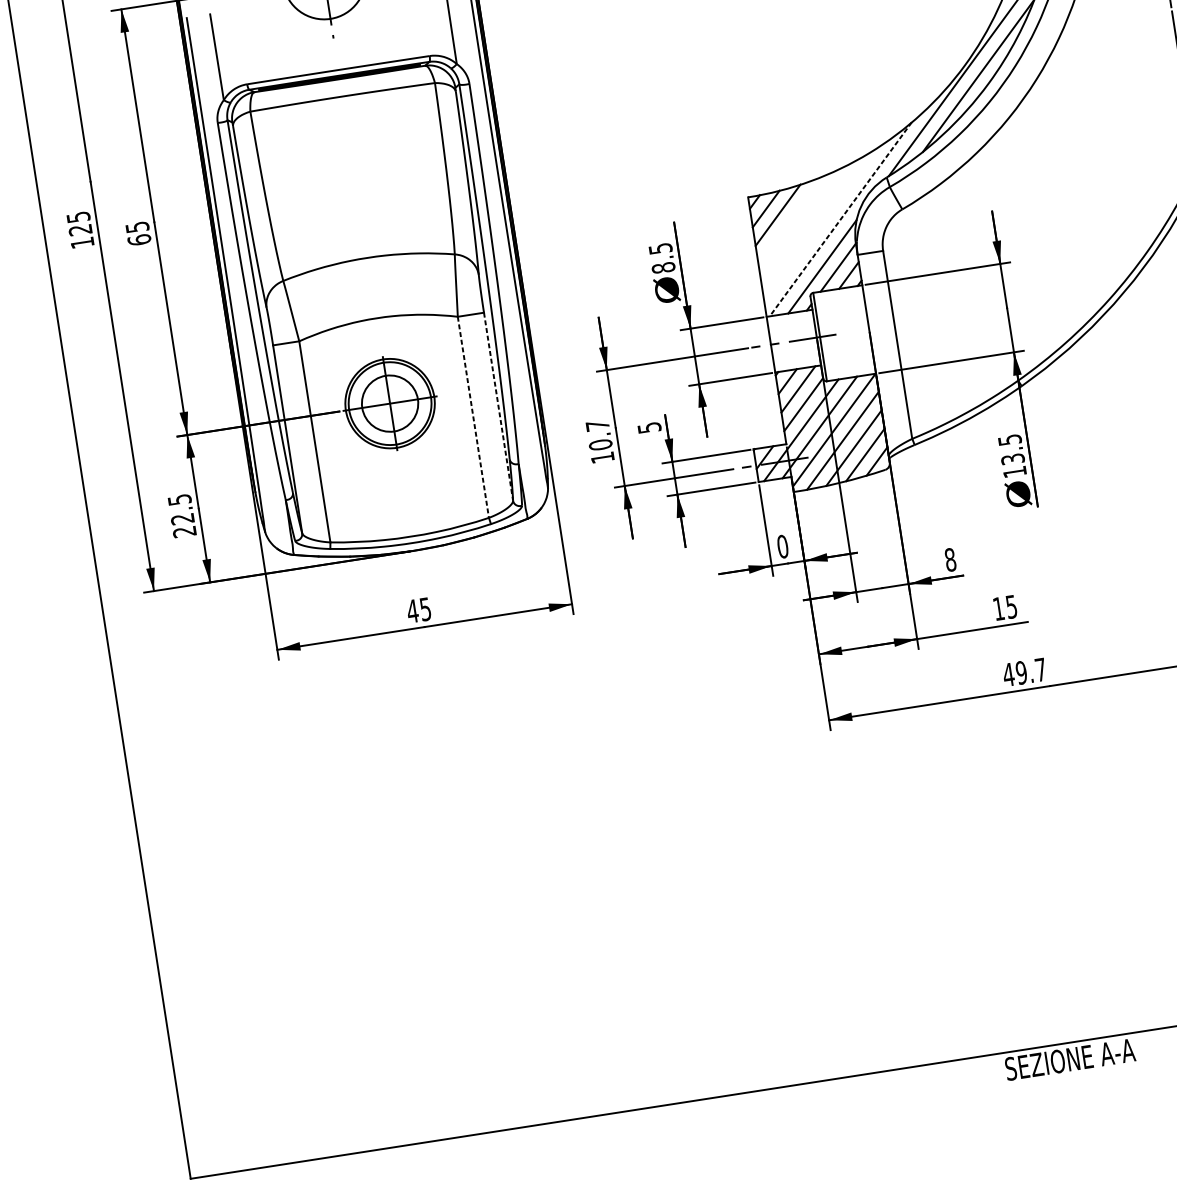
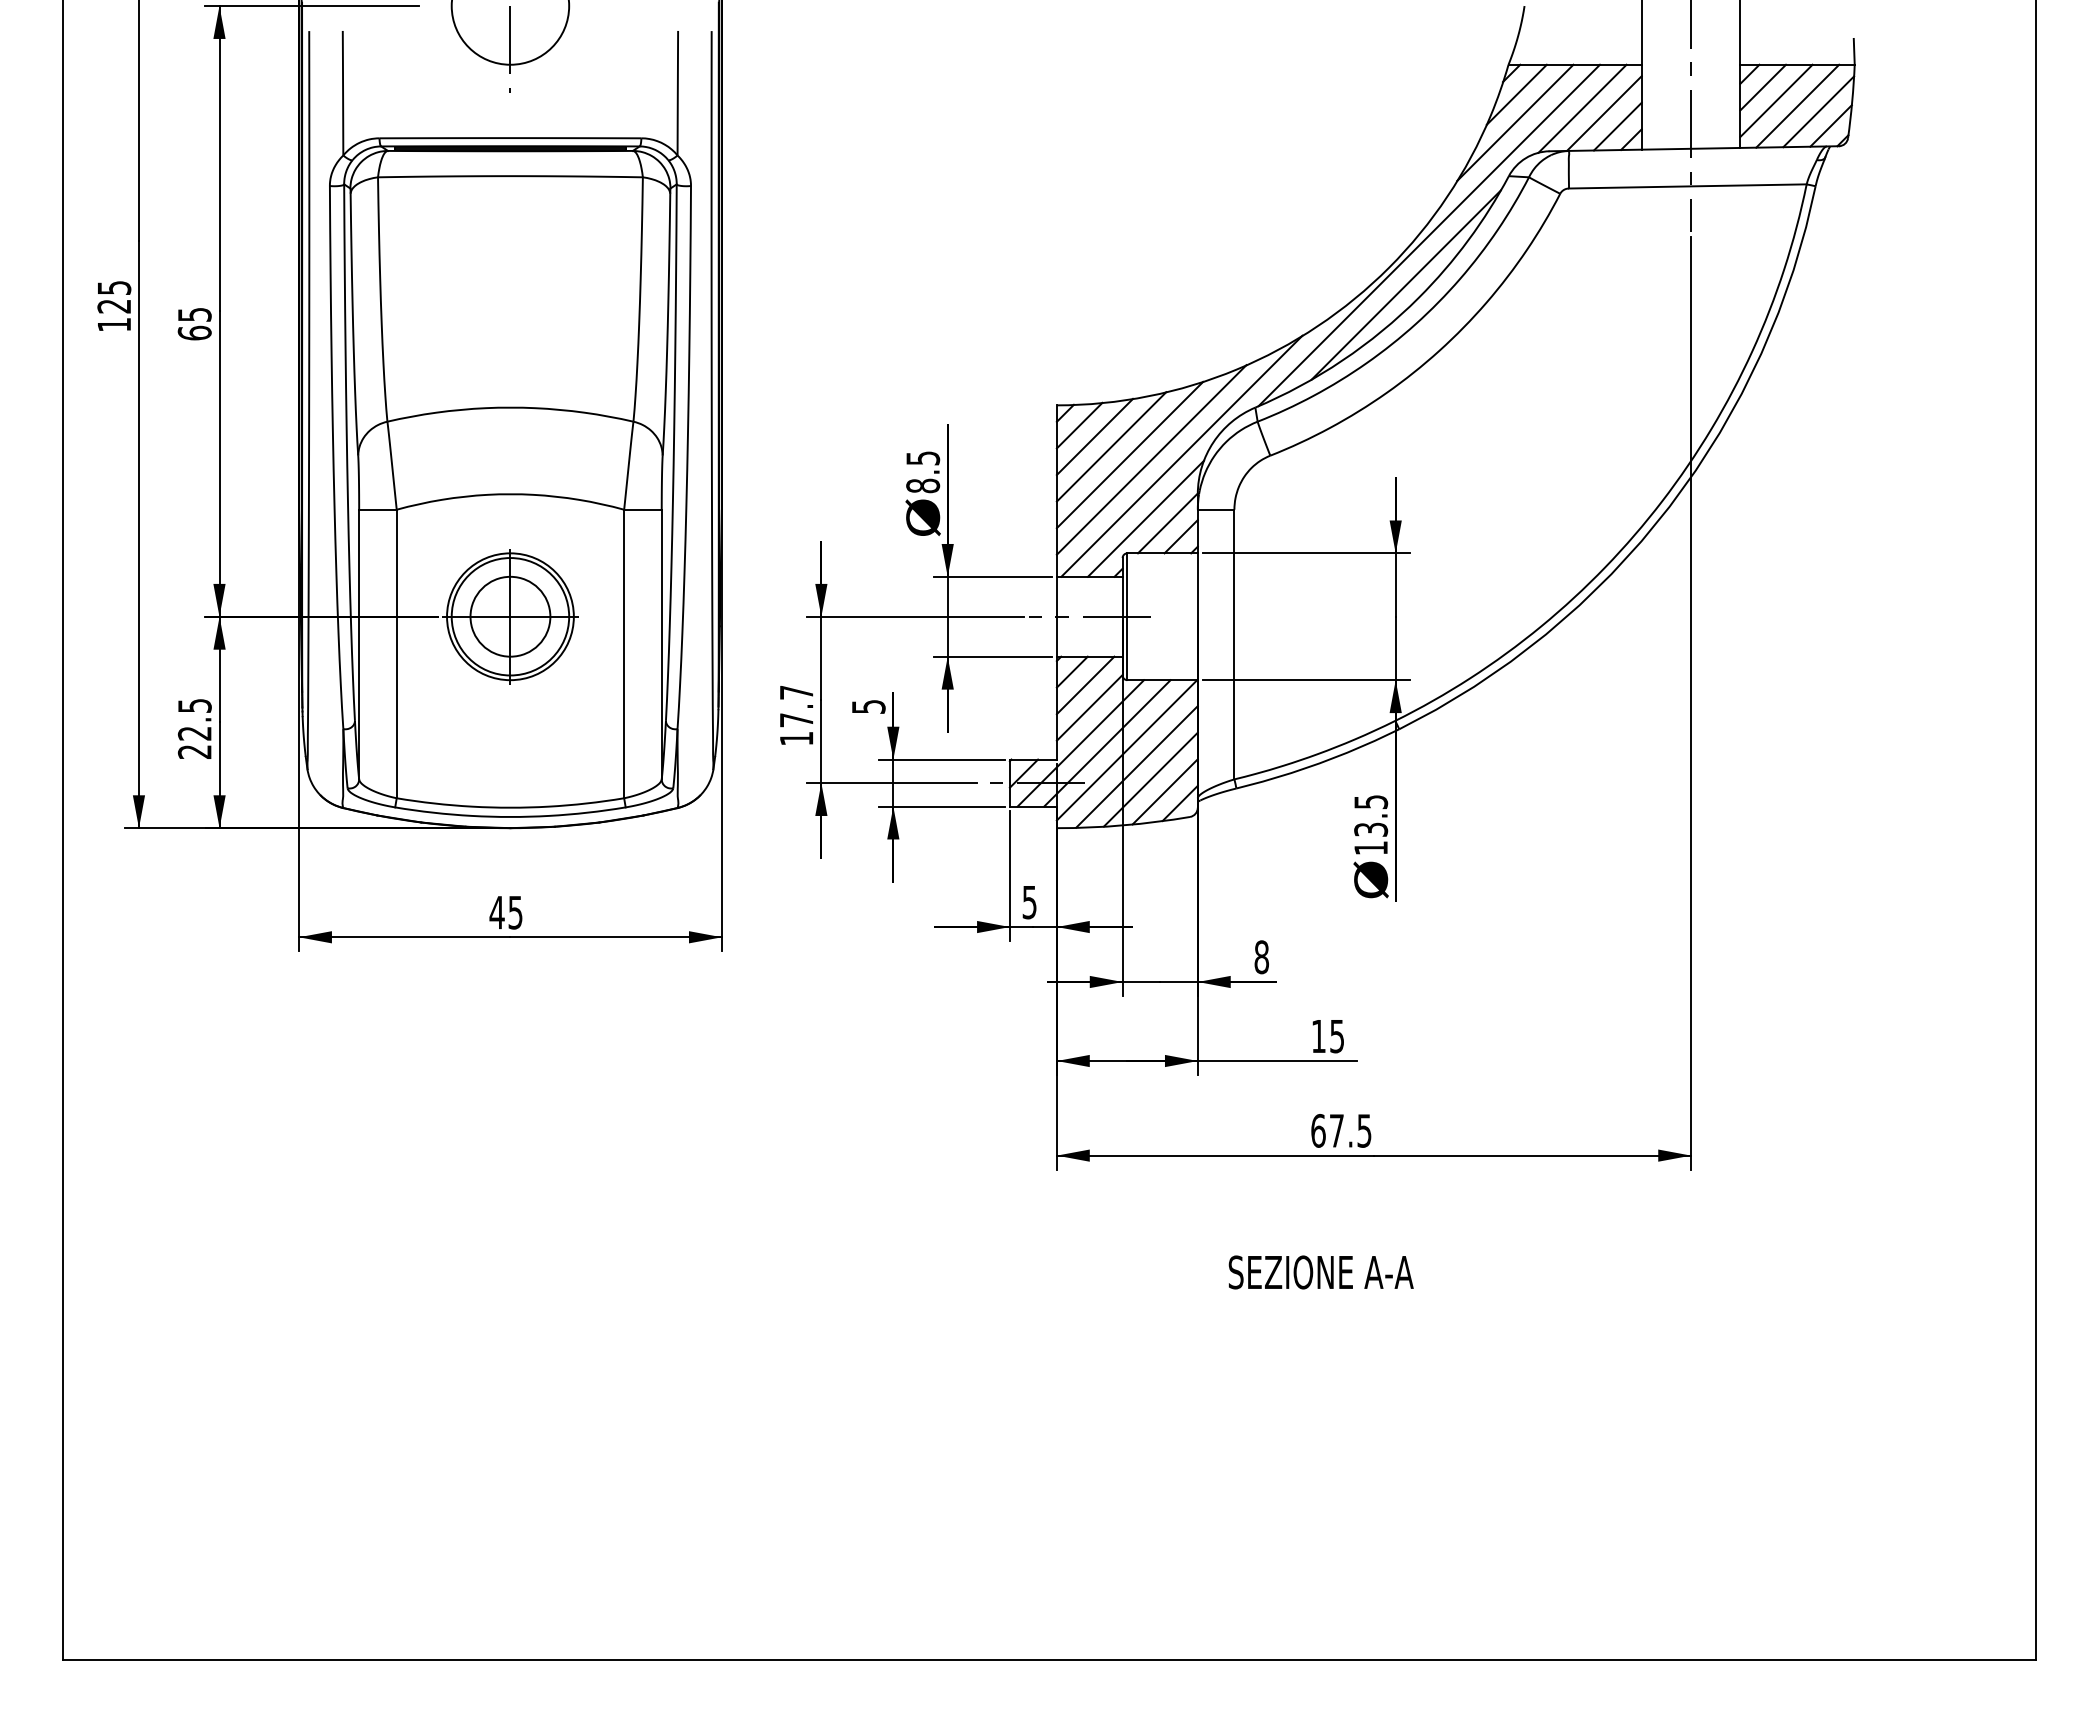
line: (840, 219) -> (1181, 456), dashed -> solid
line: (790, 220) -> (1111, 446), added
line: (804, 223) -> (1129, 454), added
line: (819, 224) -> (1151, 459), added
line: (498, 406) -> (661, 644), dashed -> solid
line: (473, 417) -> (624, 654), dashed -> solid
text: (600, 445) -> (796, 720), 10.7 -> 17.7
text: (782, 546) -> (1029, 902), 0 -> 5
text: (1024, 672) -> (1340, 1130), 49.7 -> 67.5
text: (1069, 1059) -> (1320, 1272), moved

